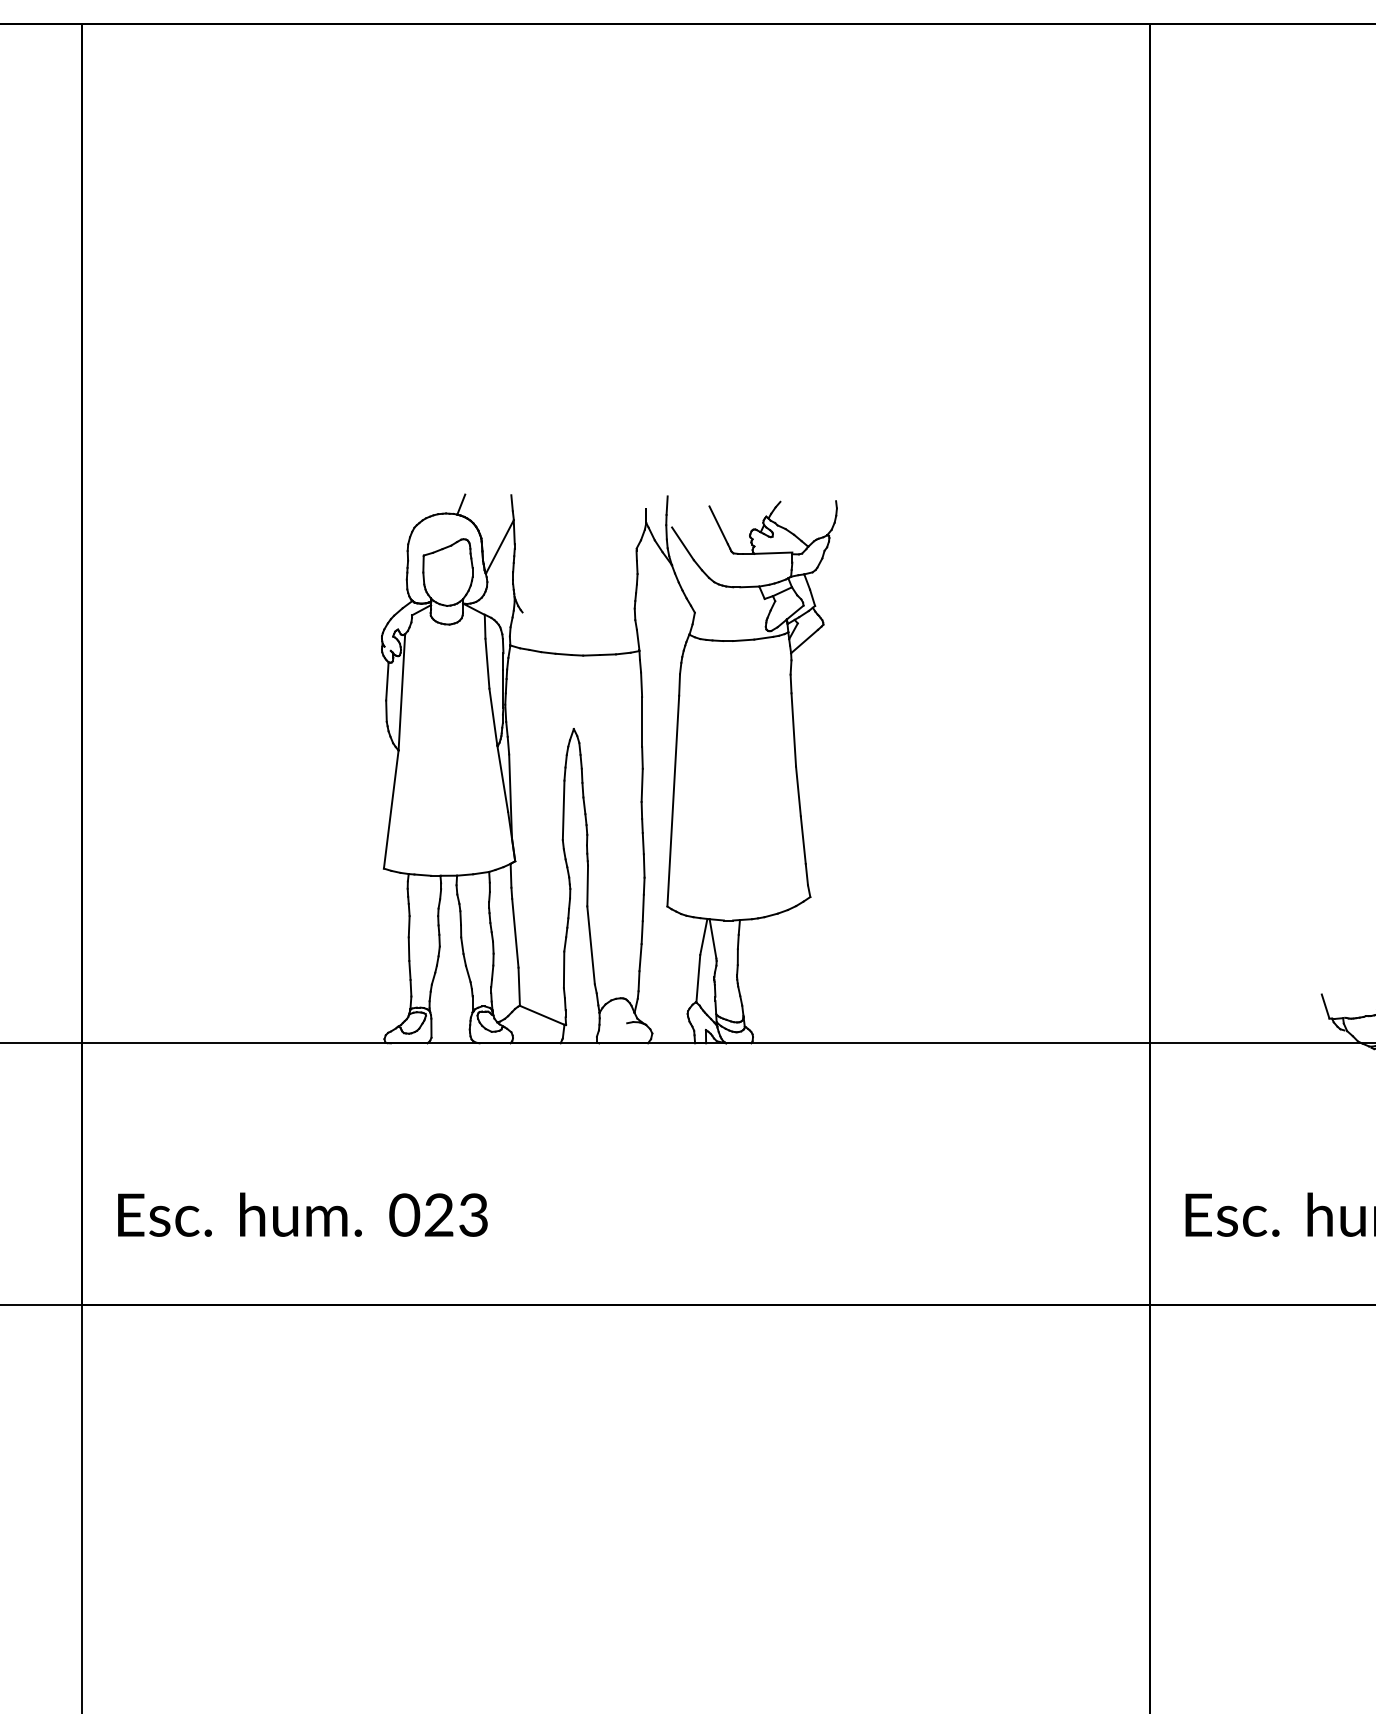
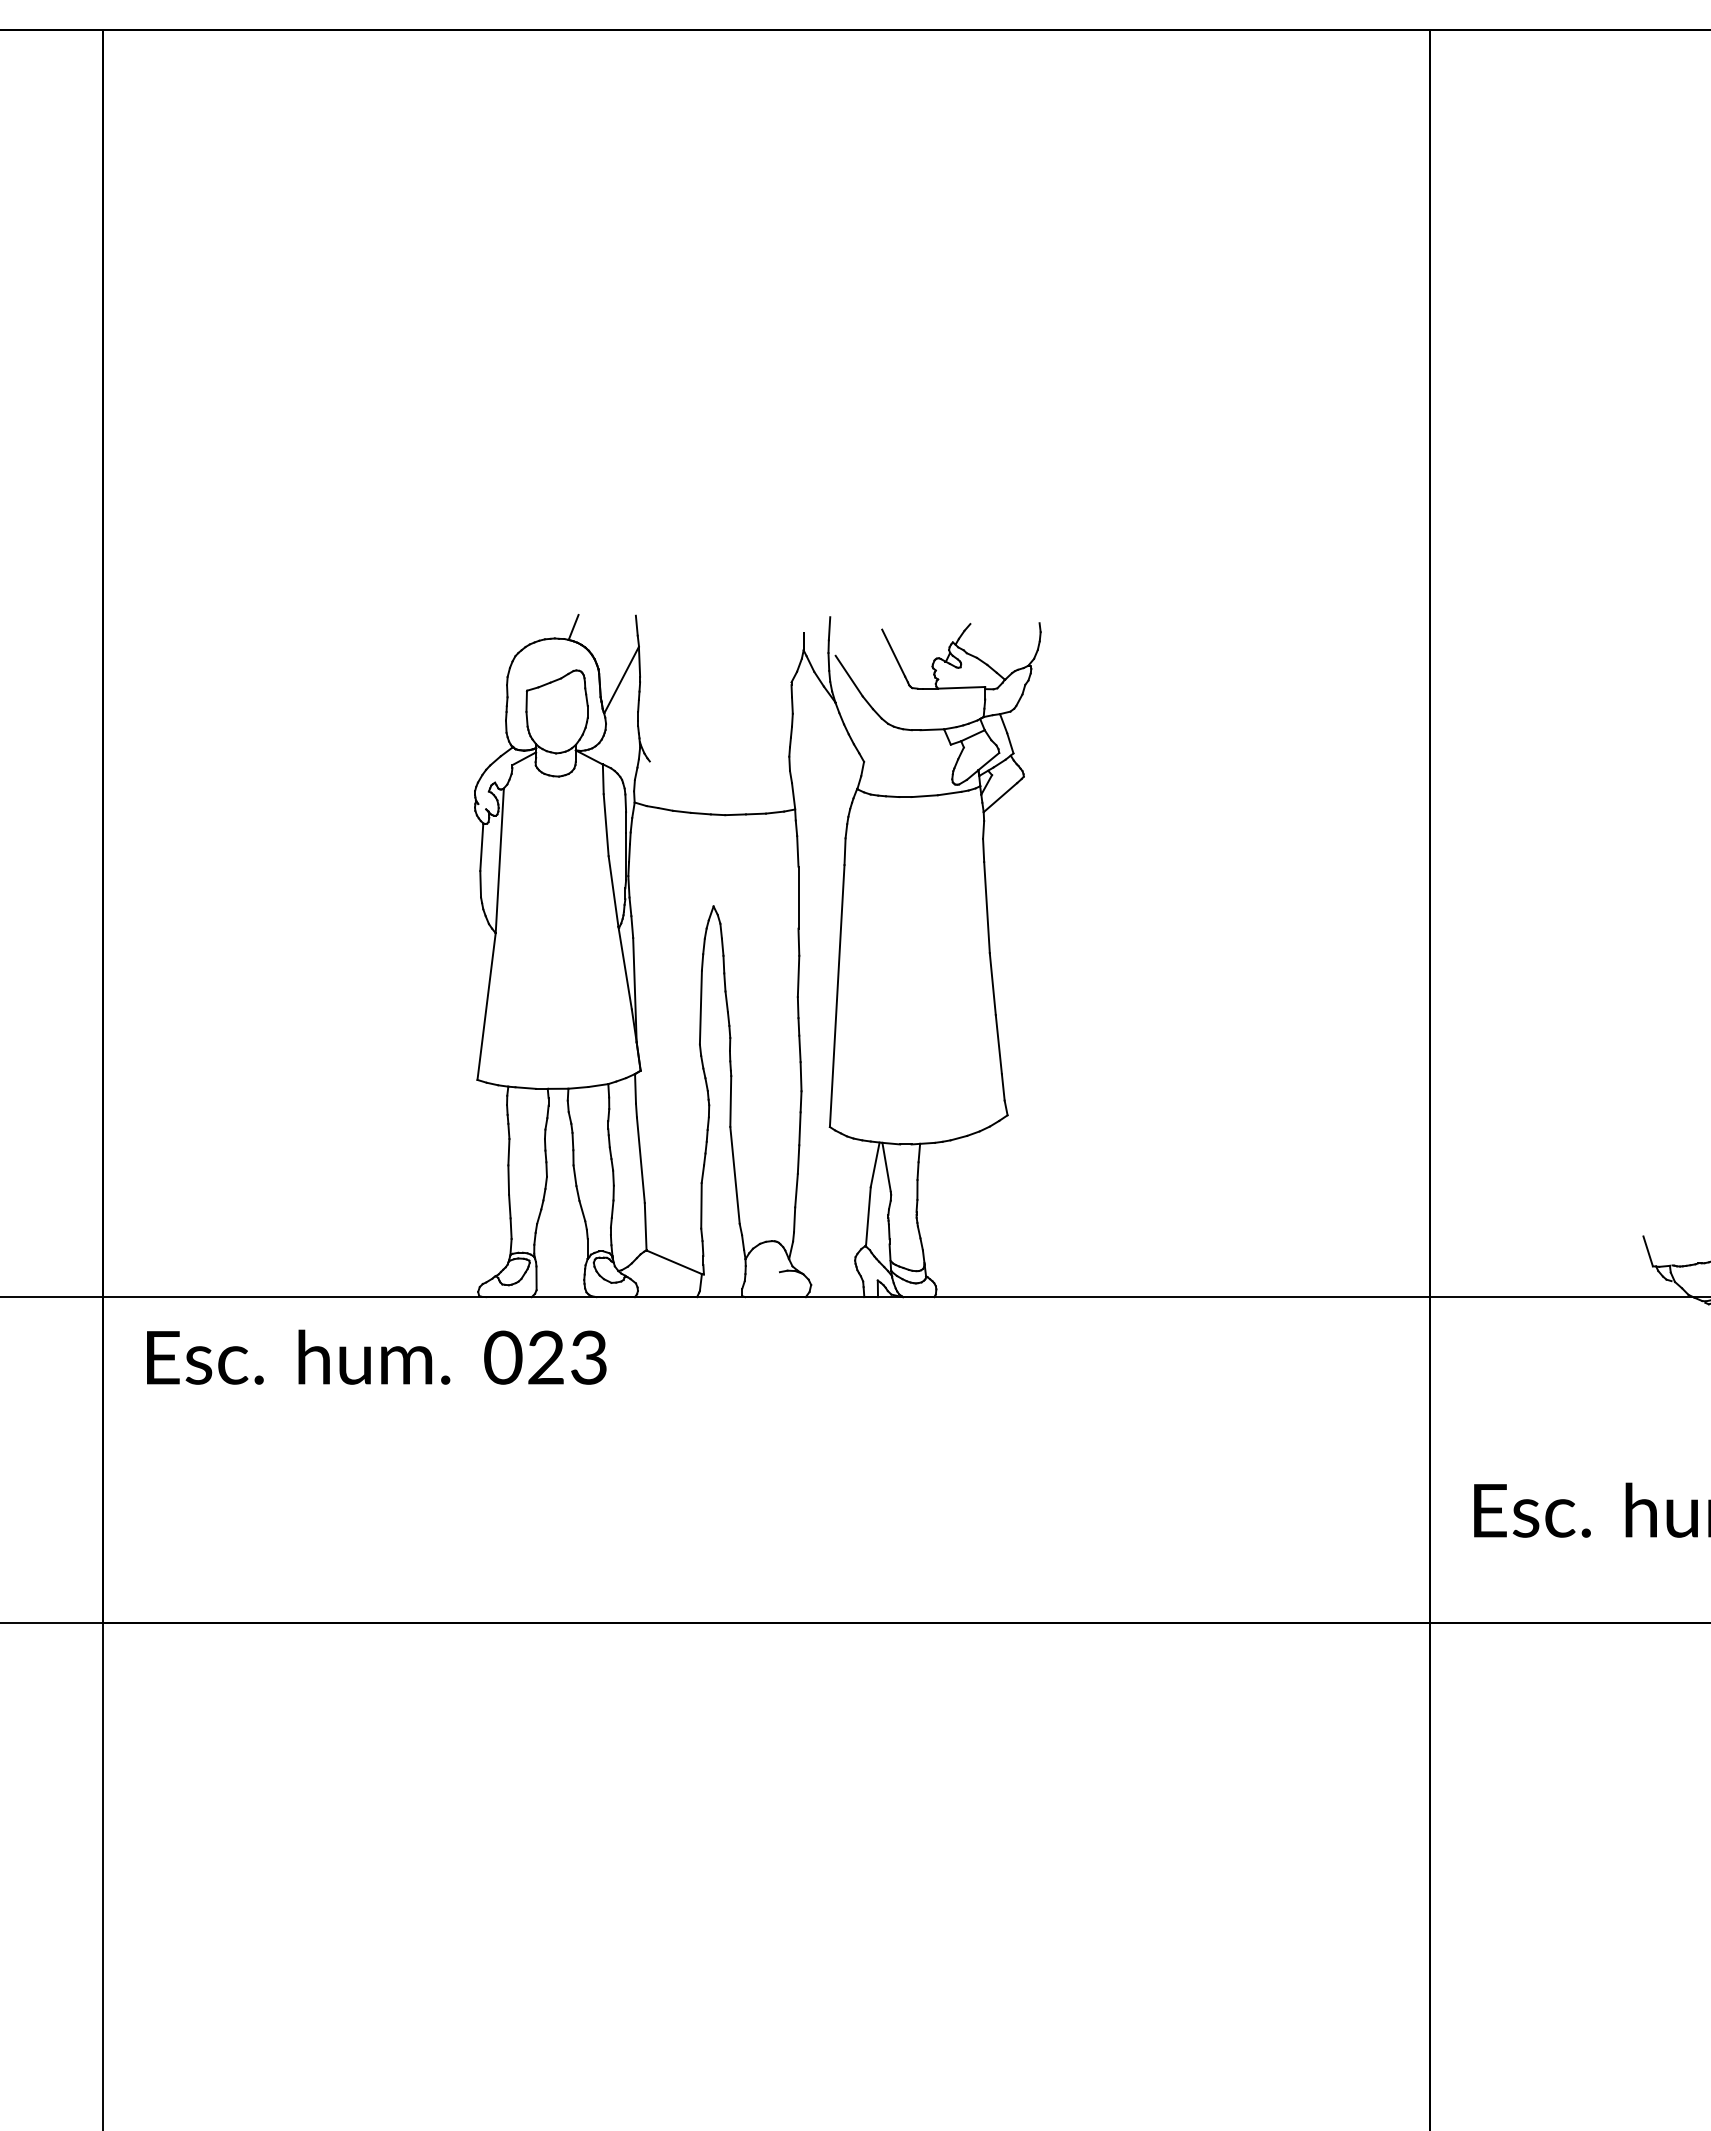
text: (302, 1214) -> (376, 1356), moved

